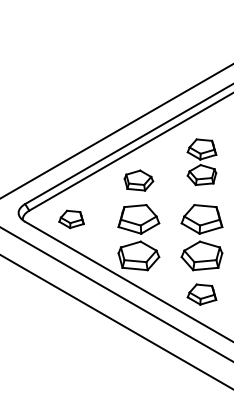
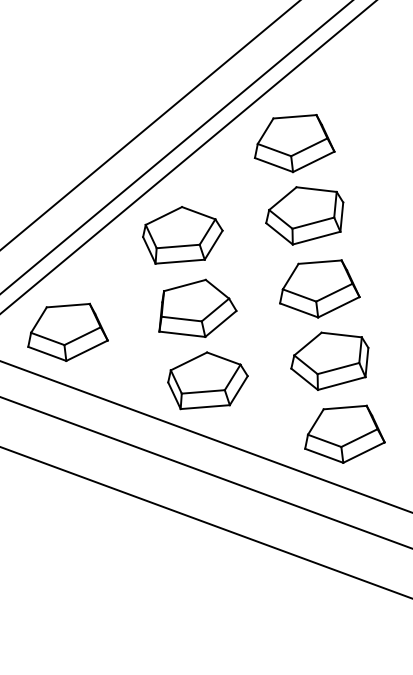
part: (201, 161) -> (297, 177), size x1.43
part: (138, 180) -> (182, 235), size x1.43
part: (71, 219) -> (65, 332), size x1.67
part: (201, 294) -> (342, 434), size x1.43

